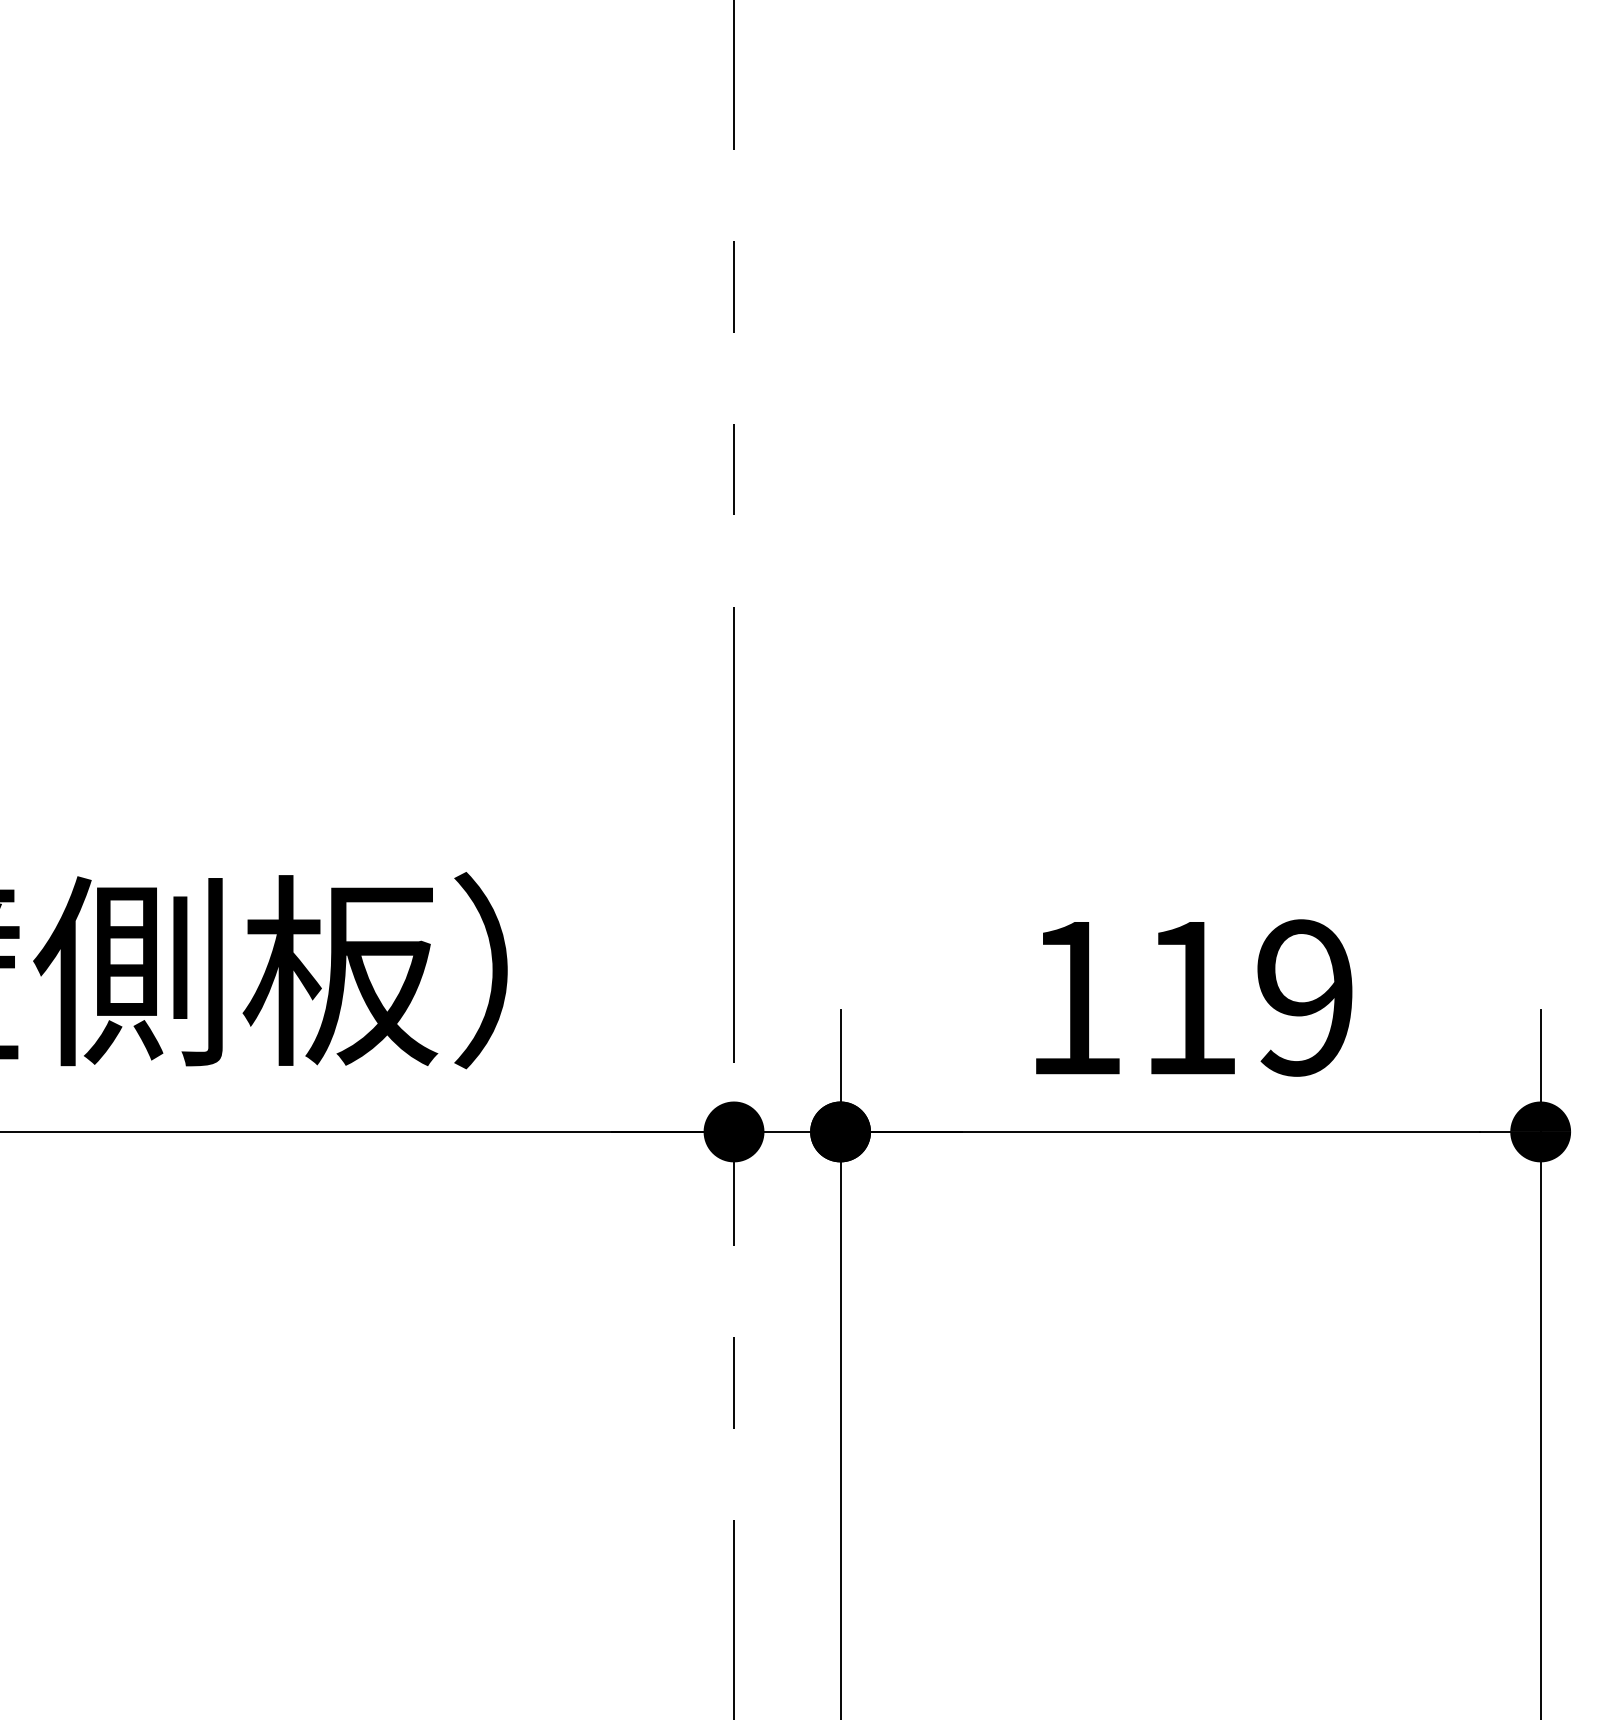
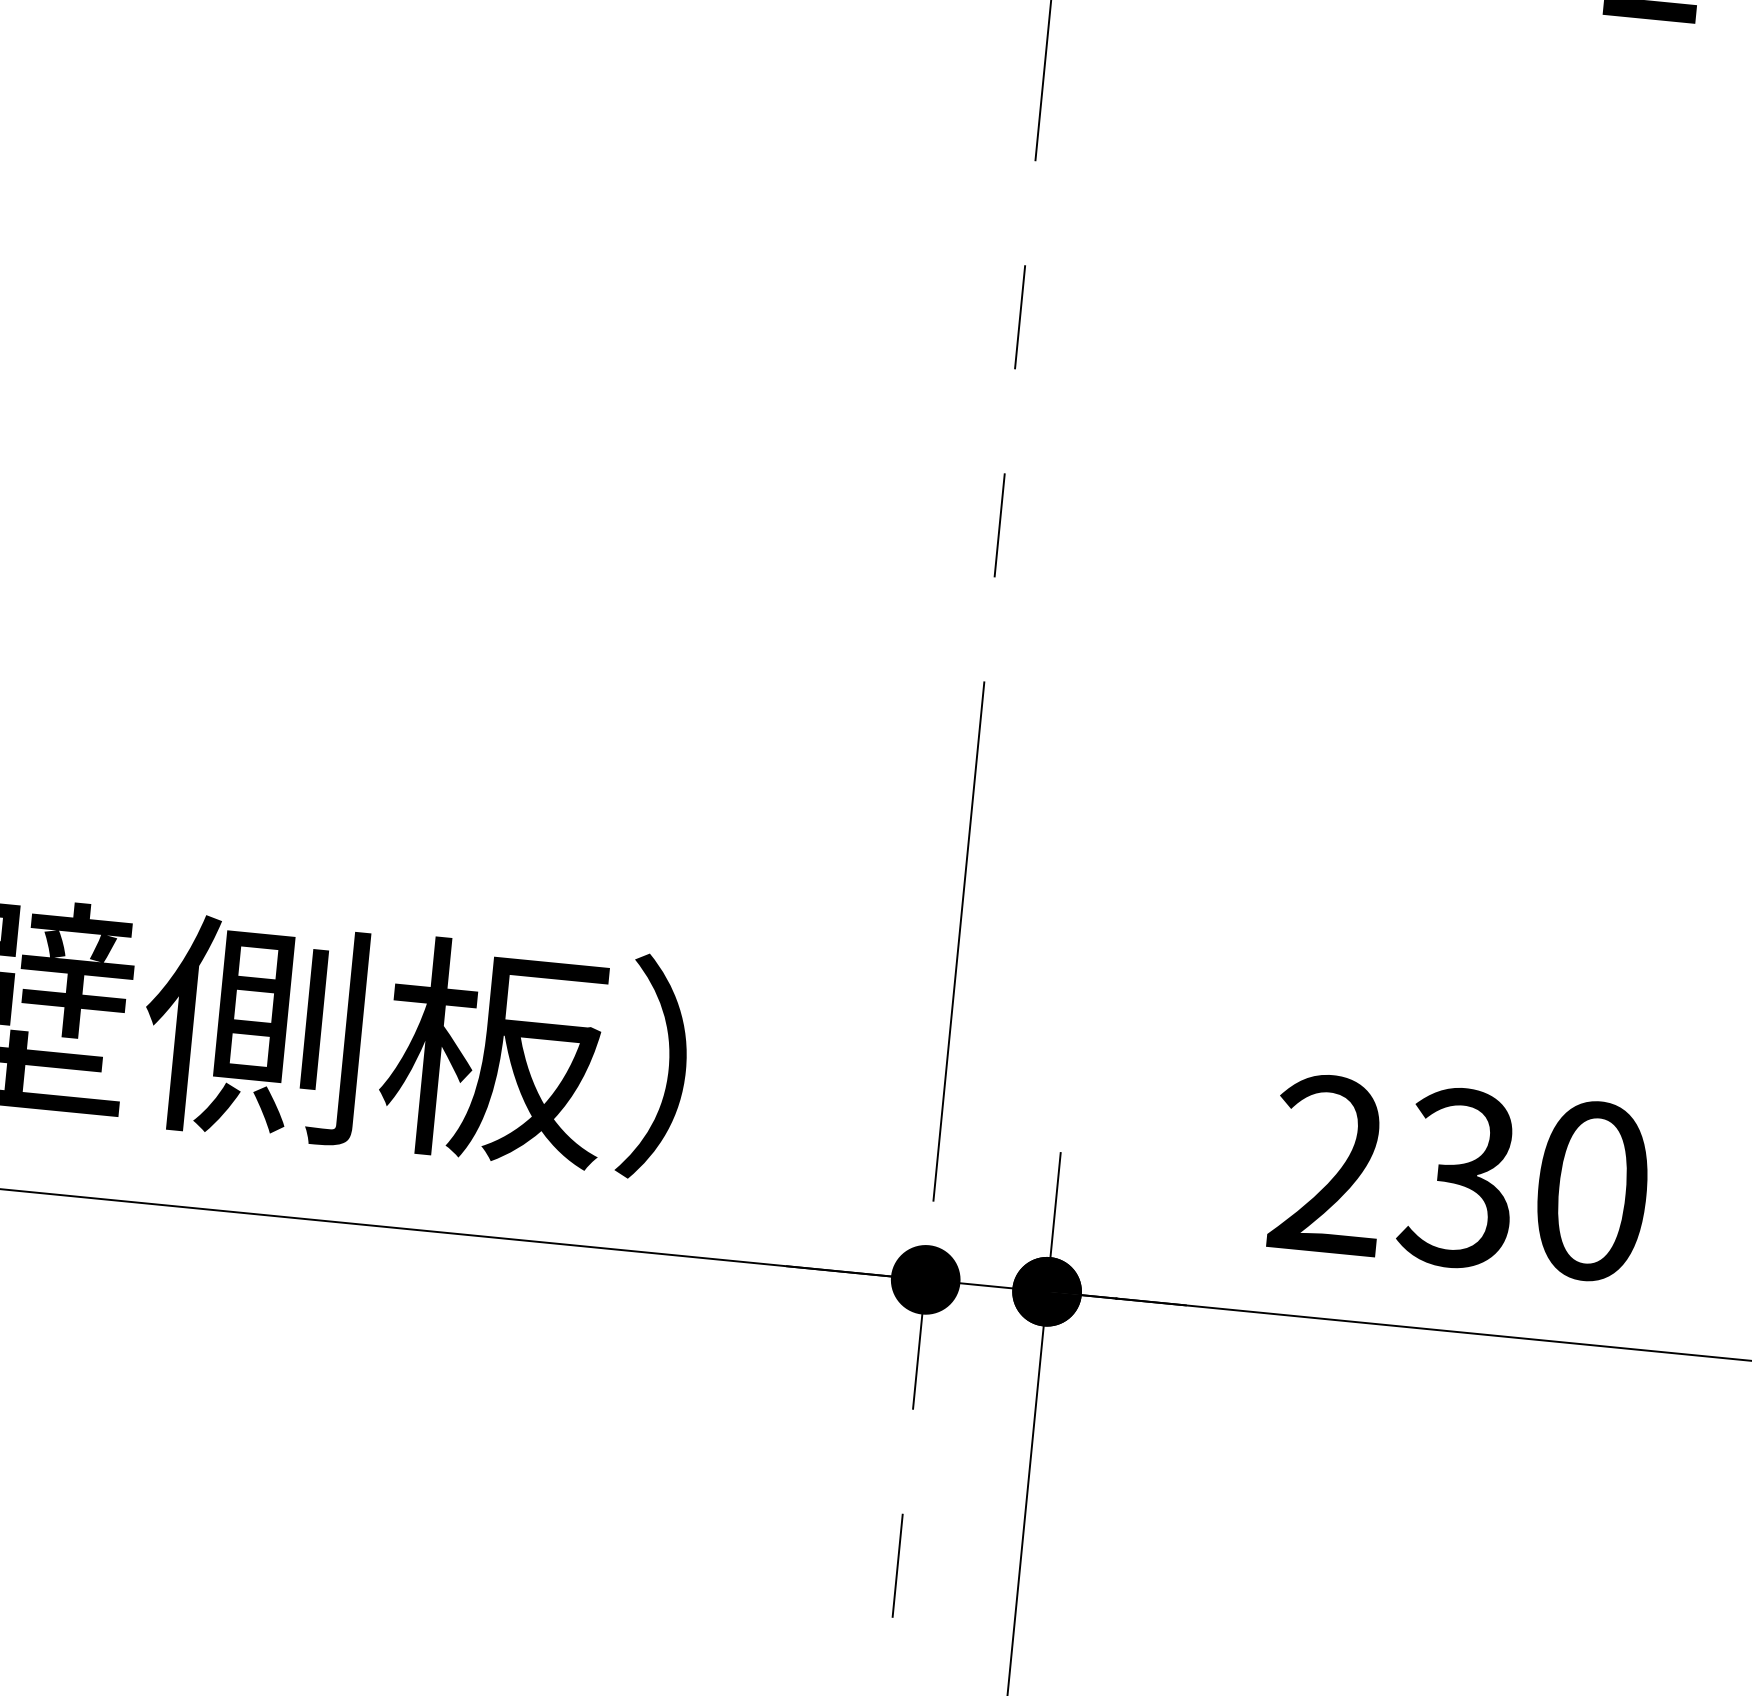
text: (1189, 997) -> (1459, 1177), 119 -> 230

